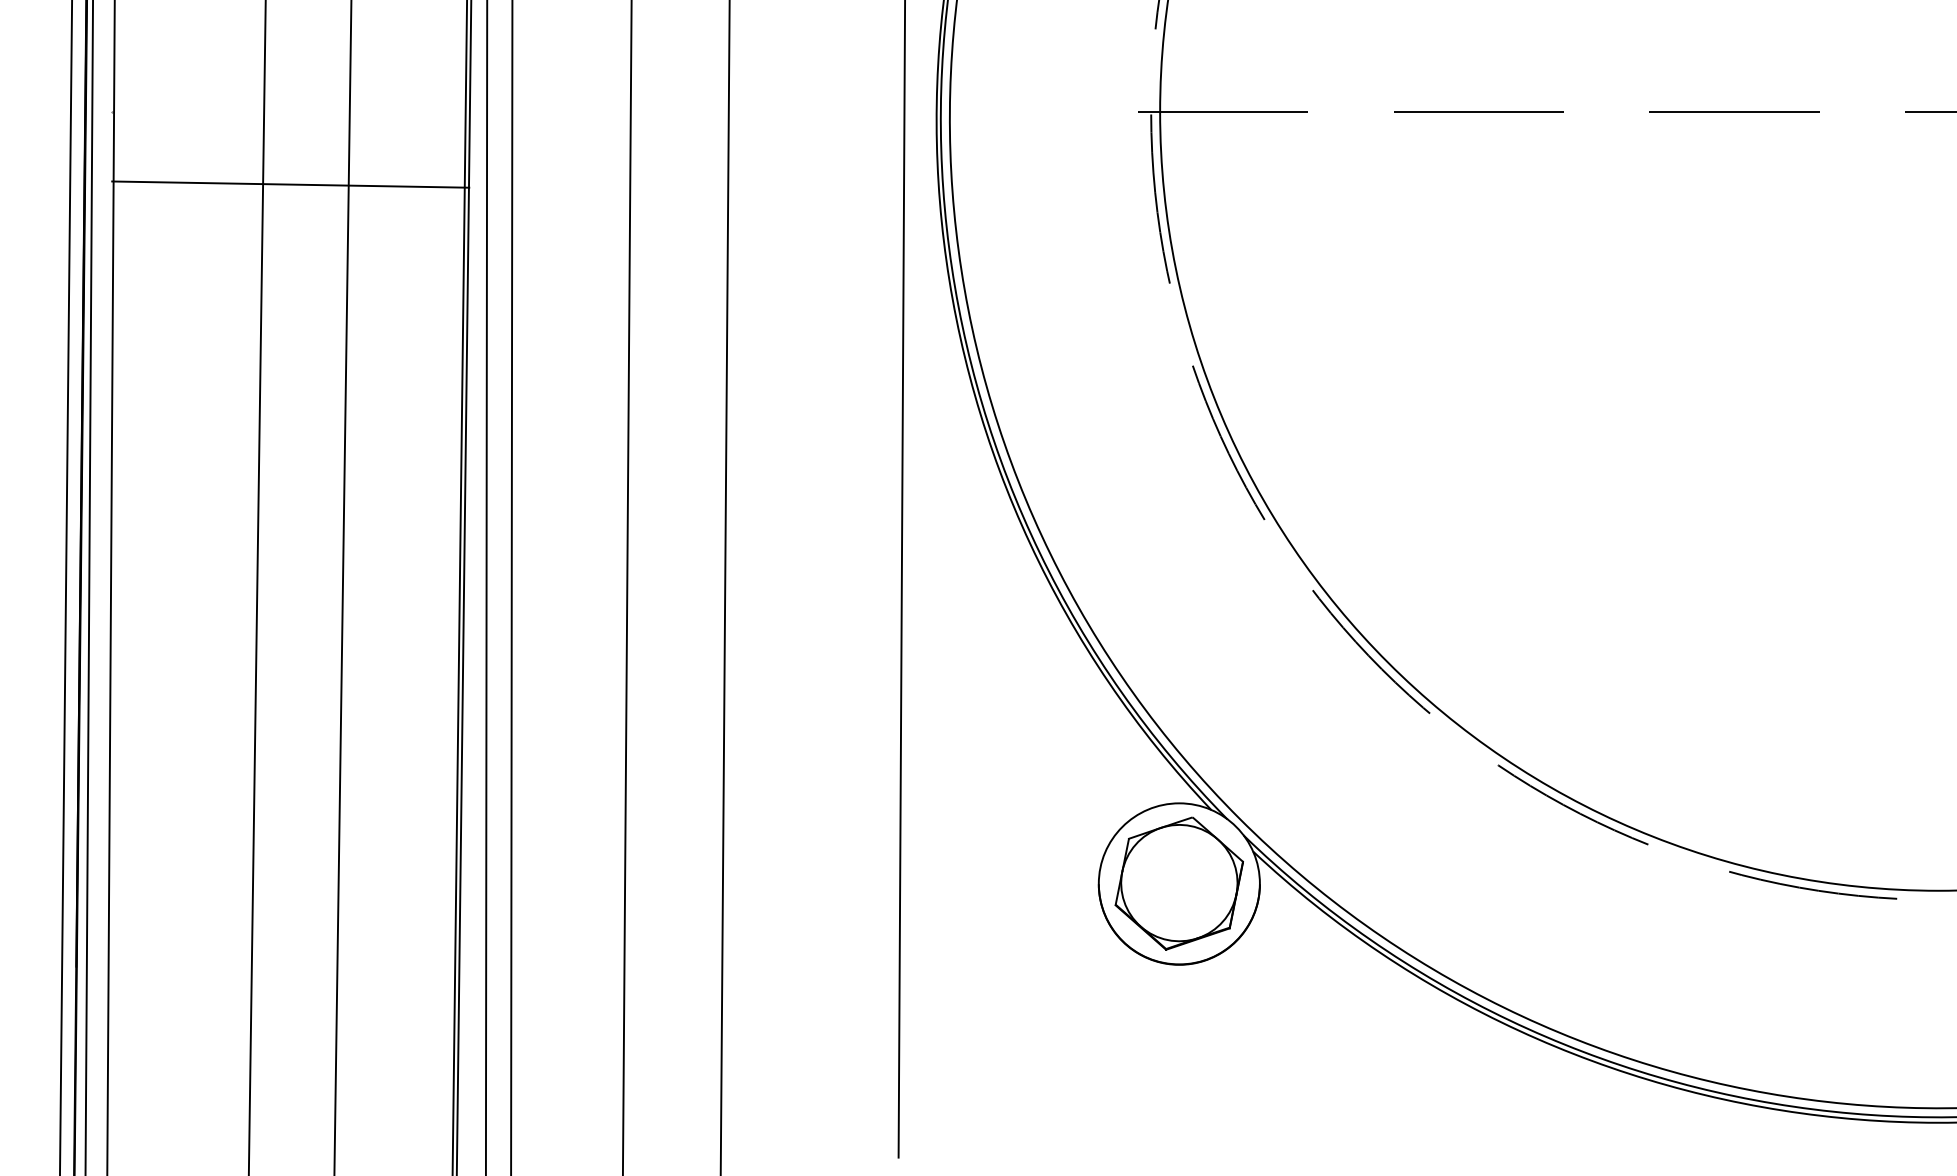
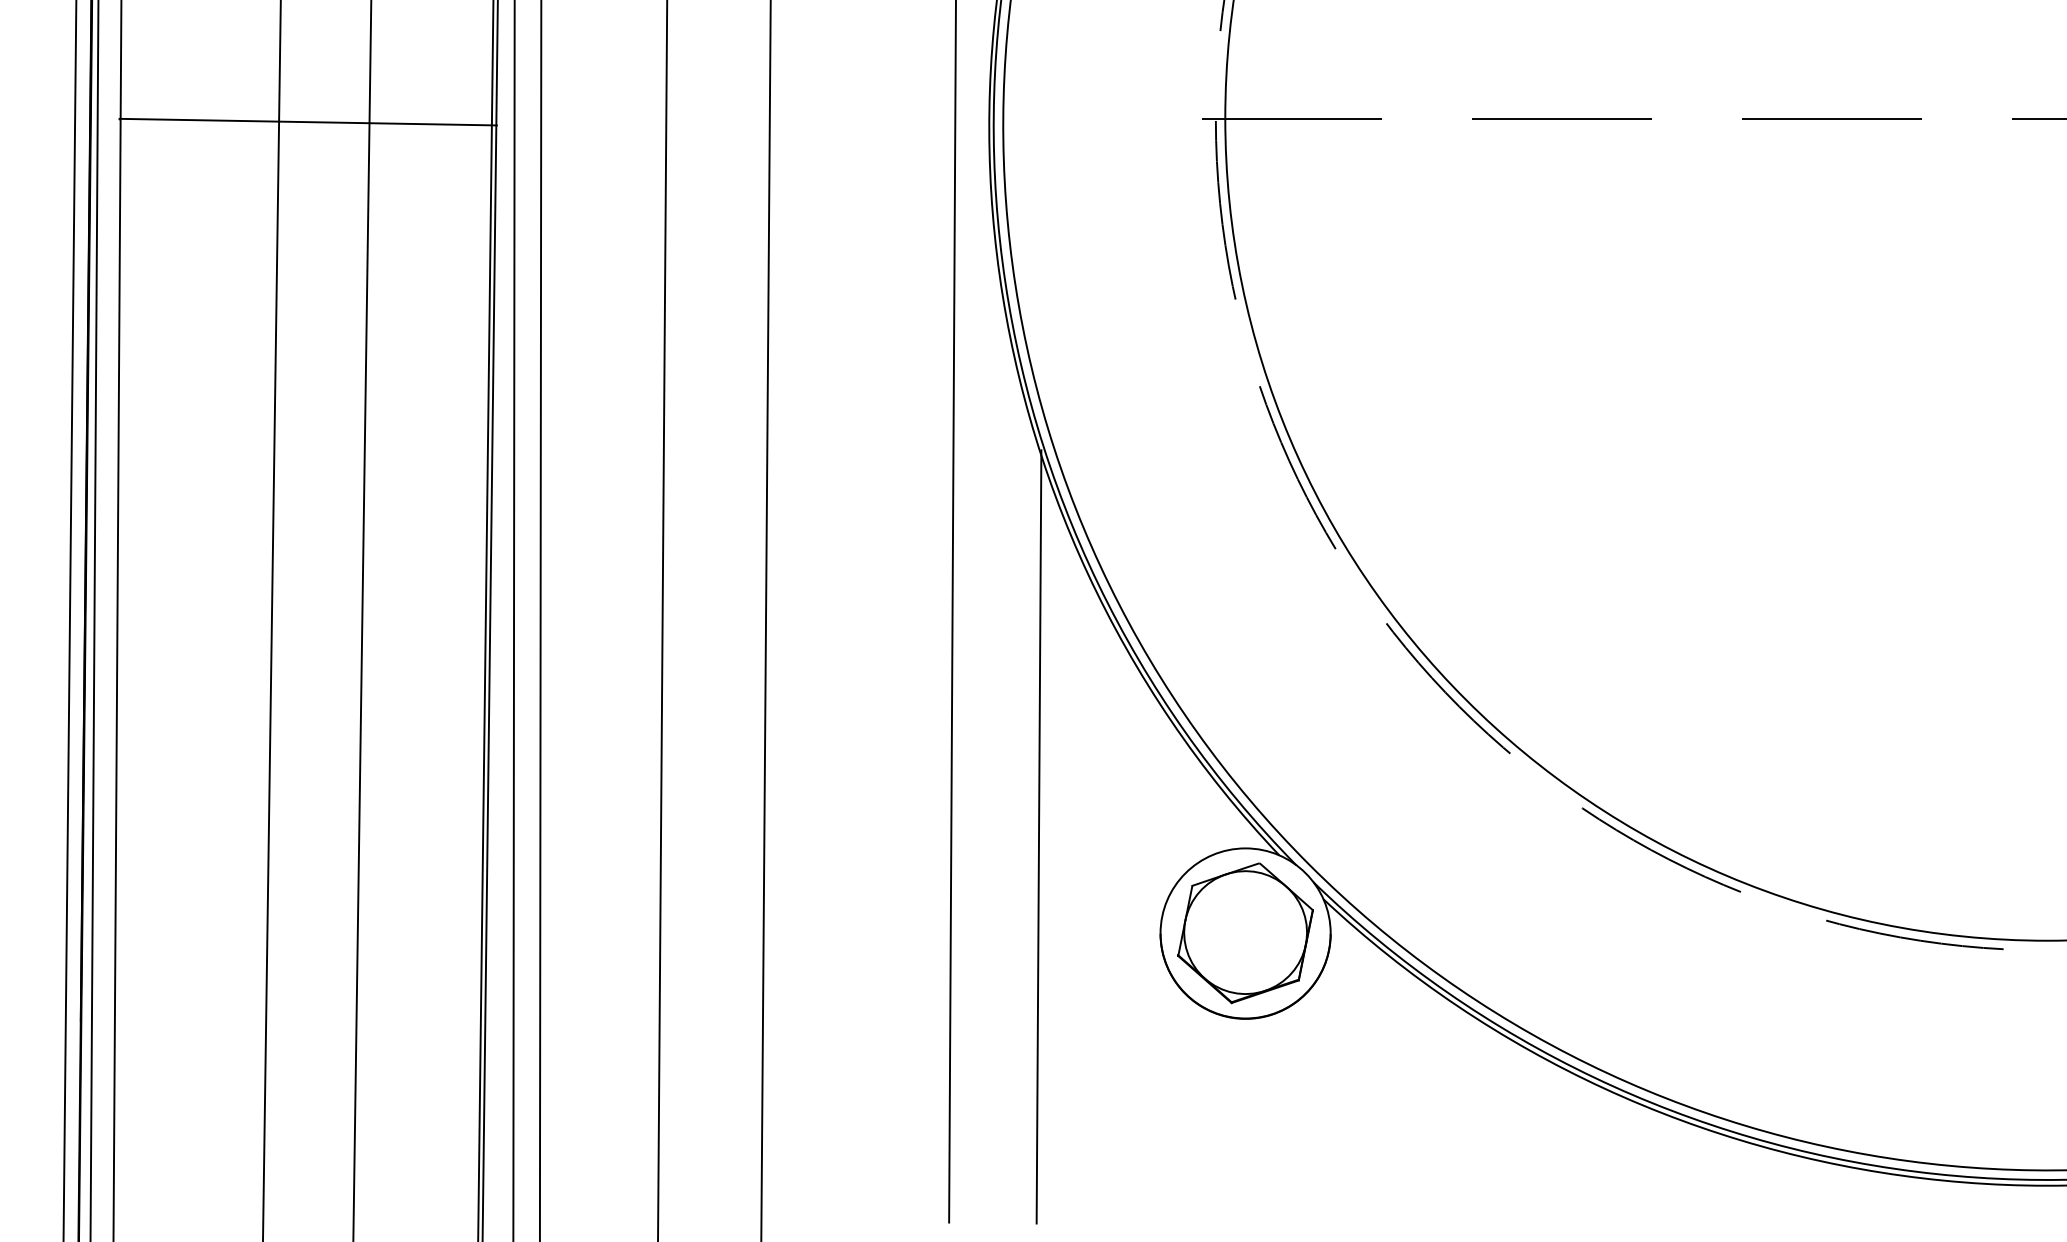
line: (290, 184) -> (308, 122), moved
line: (983, 792) -> (1038, 836), added

